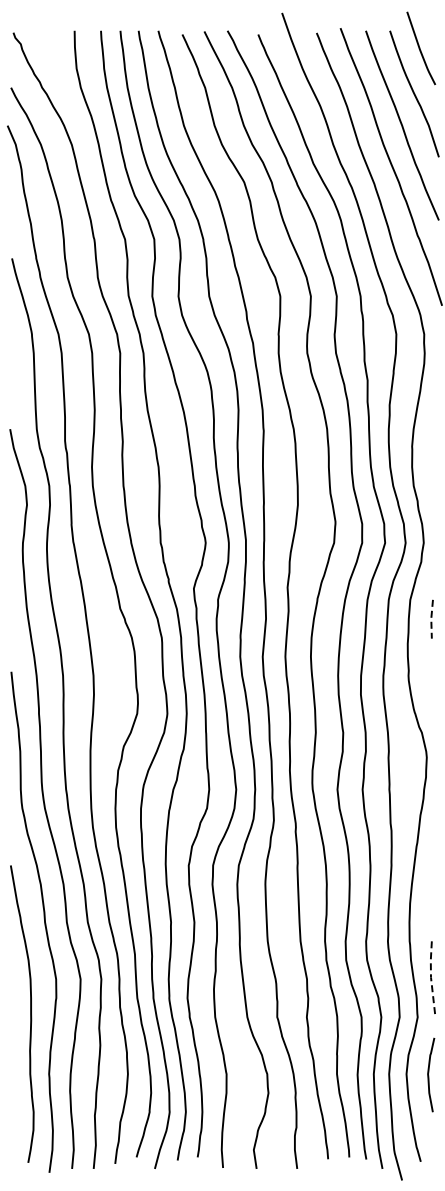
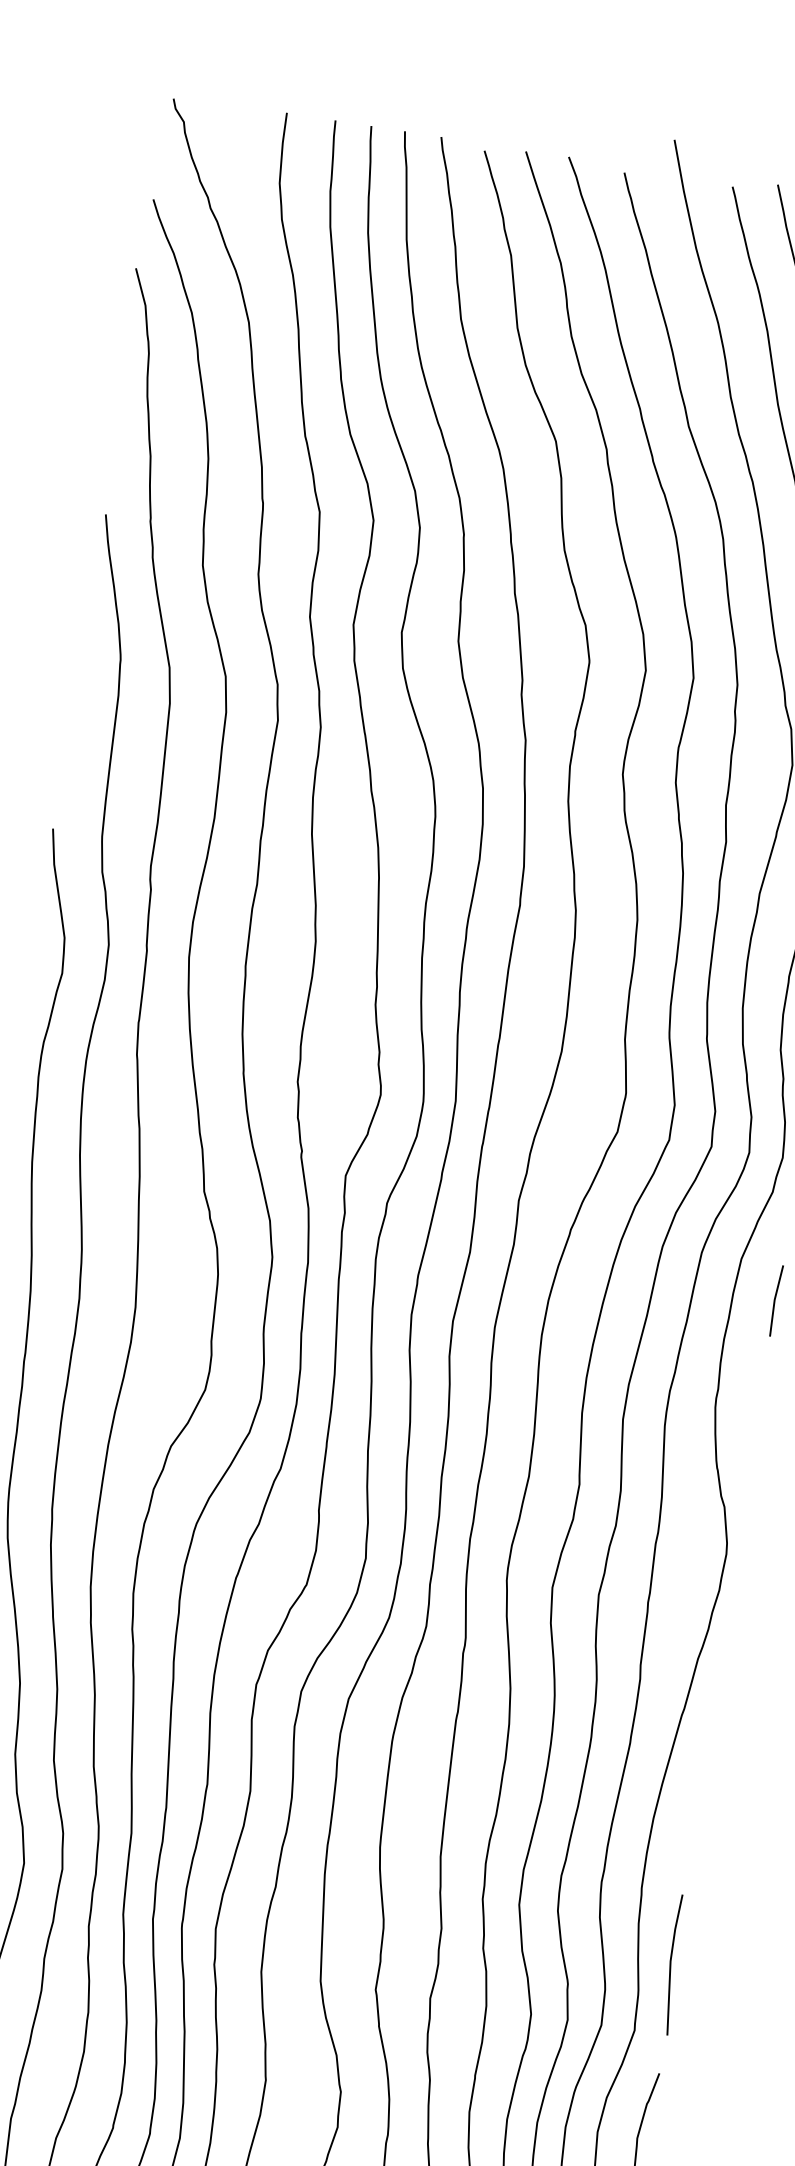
line: (431, 618) -> (775, 1299), dashed -> solid
line: (431, 978) -> (671, 1963), dashed -> solid

